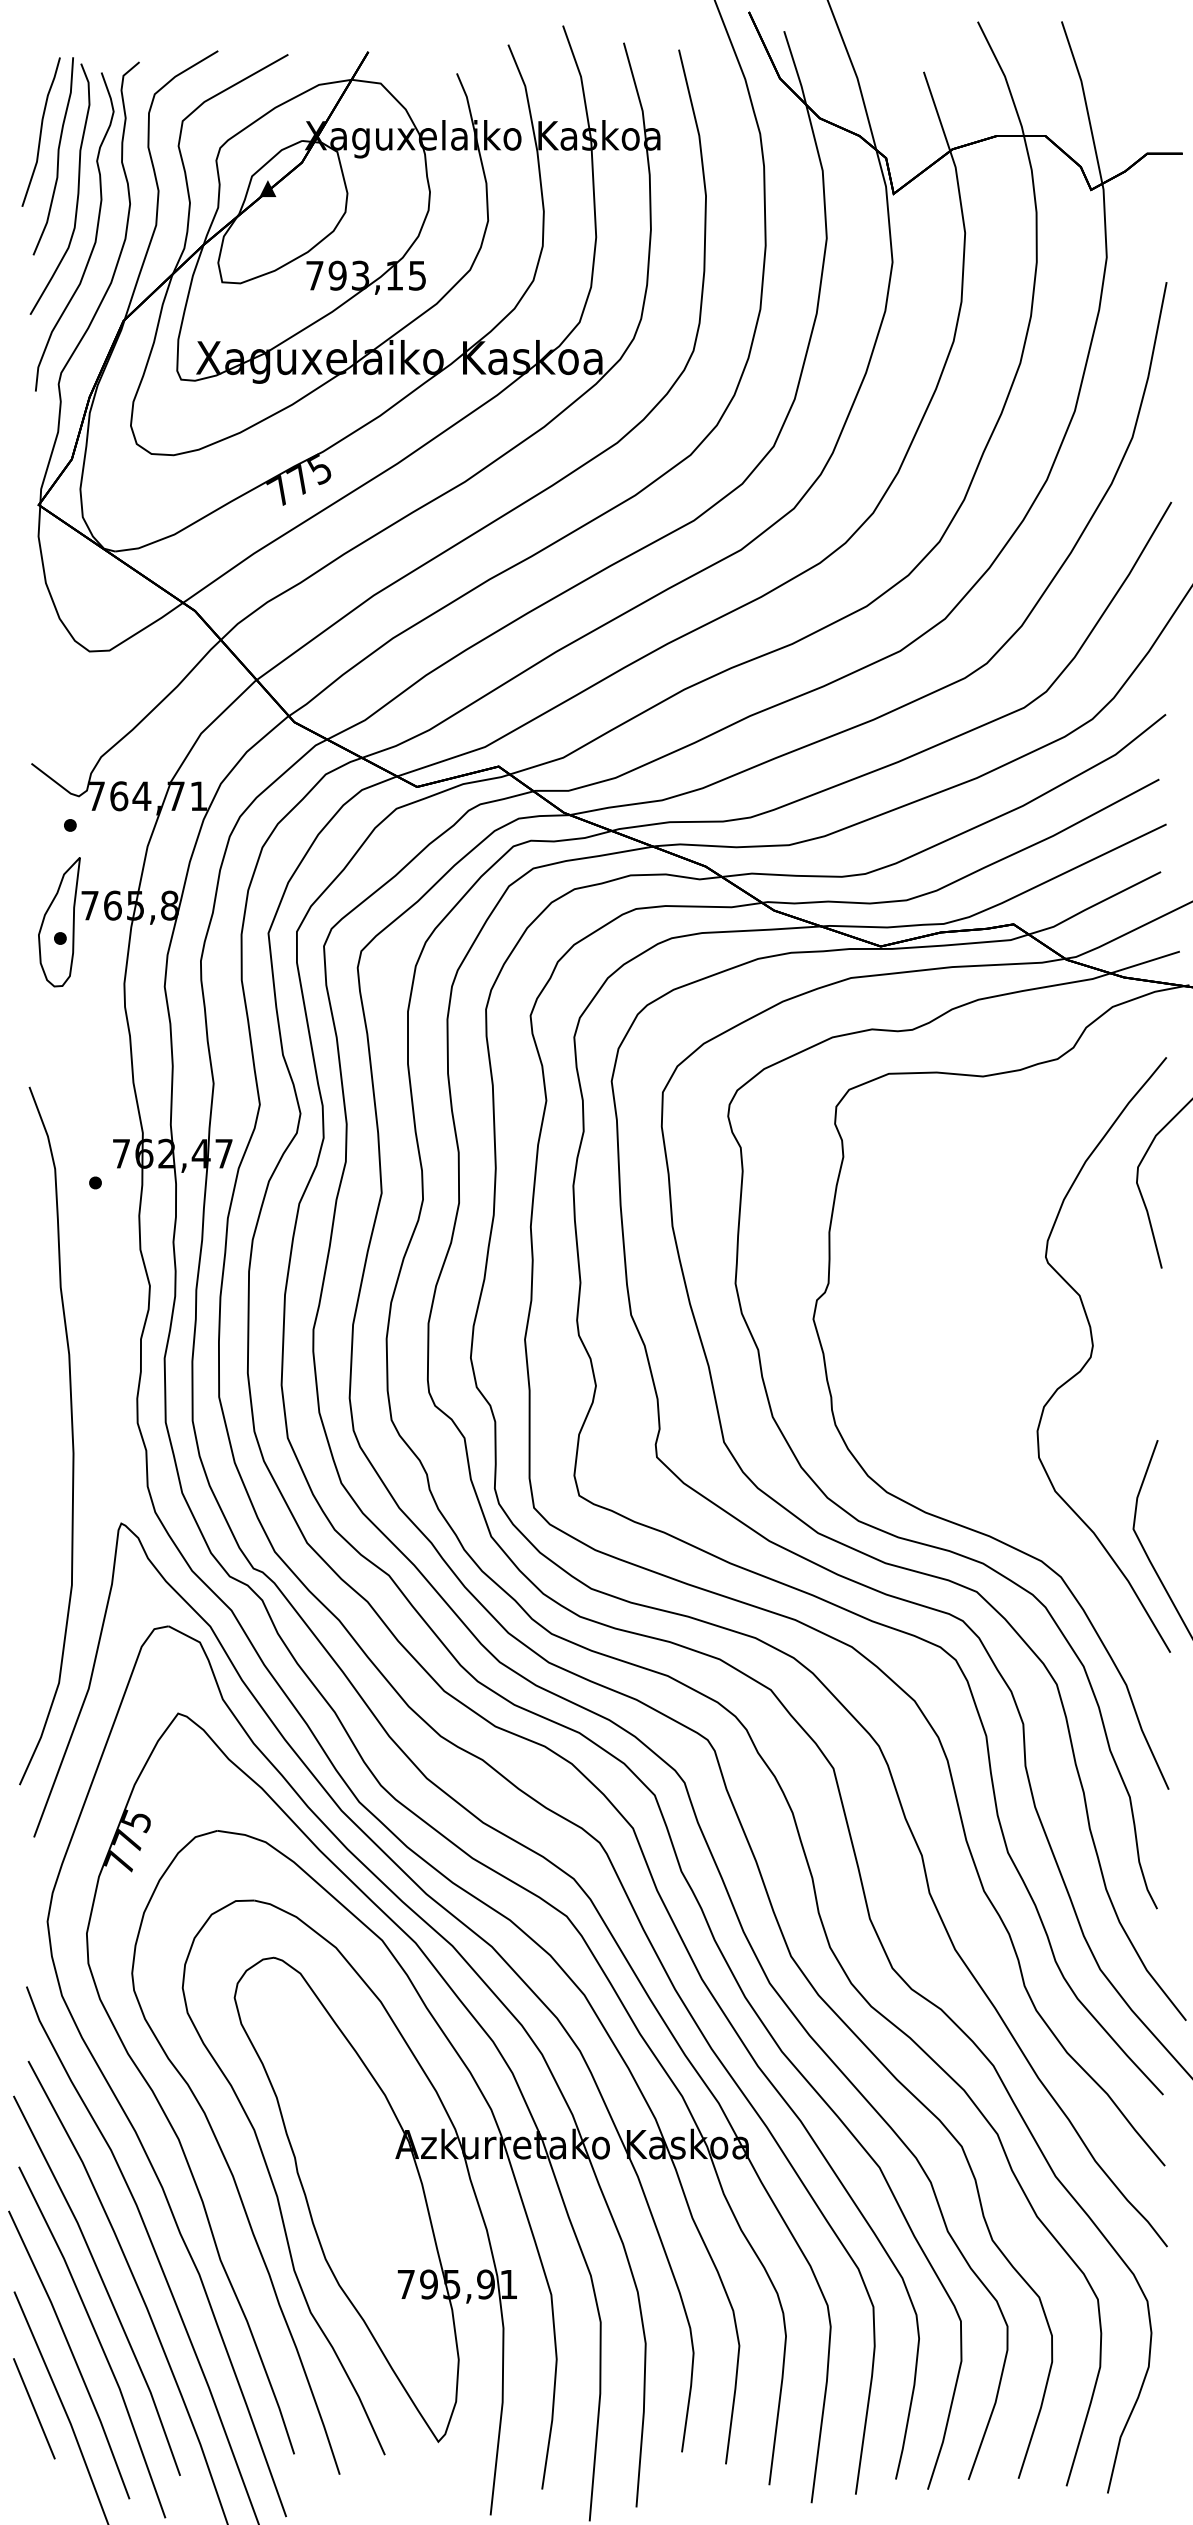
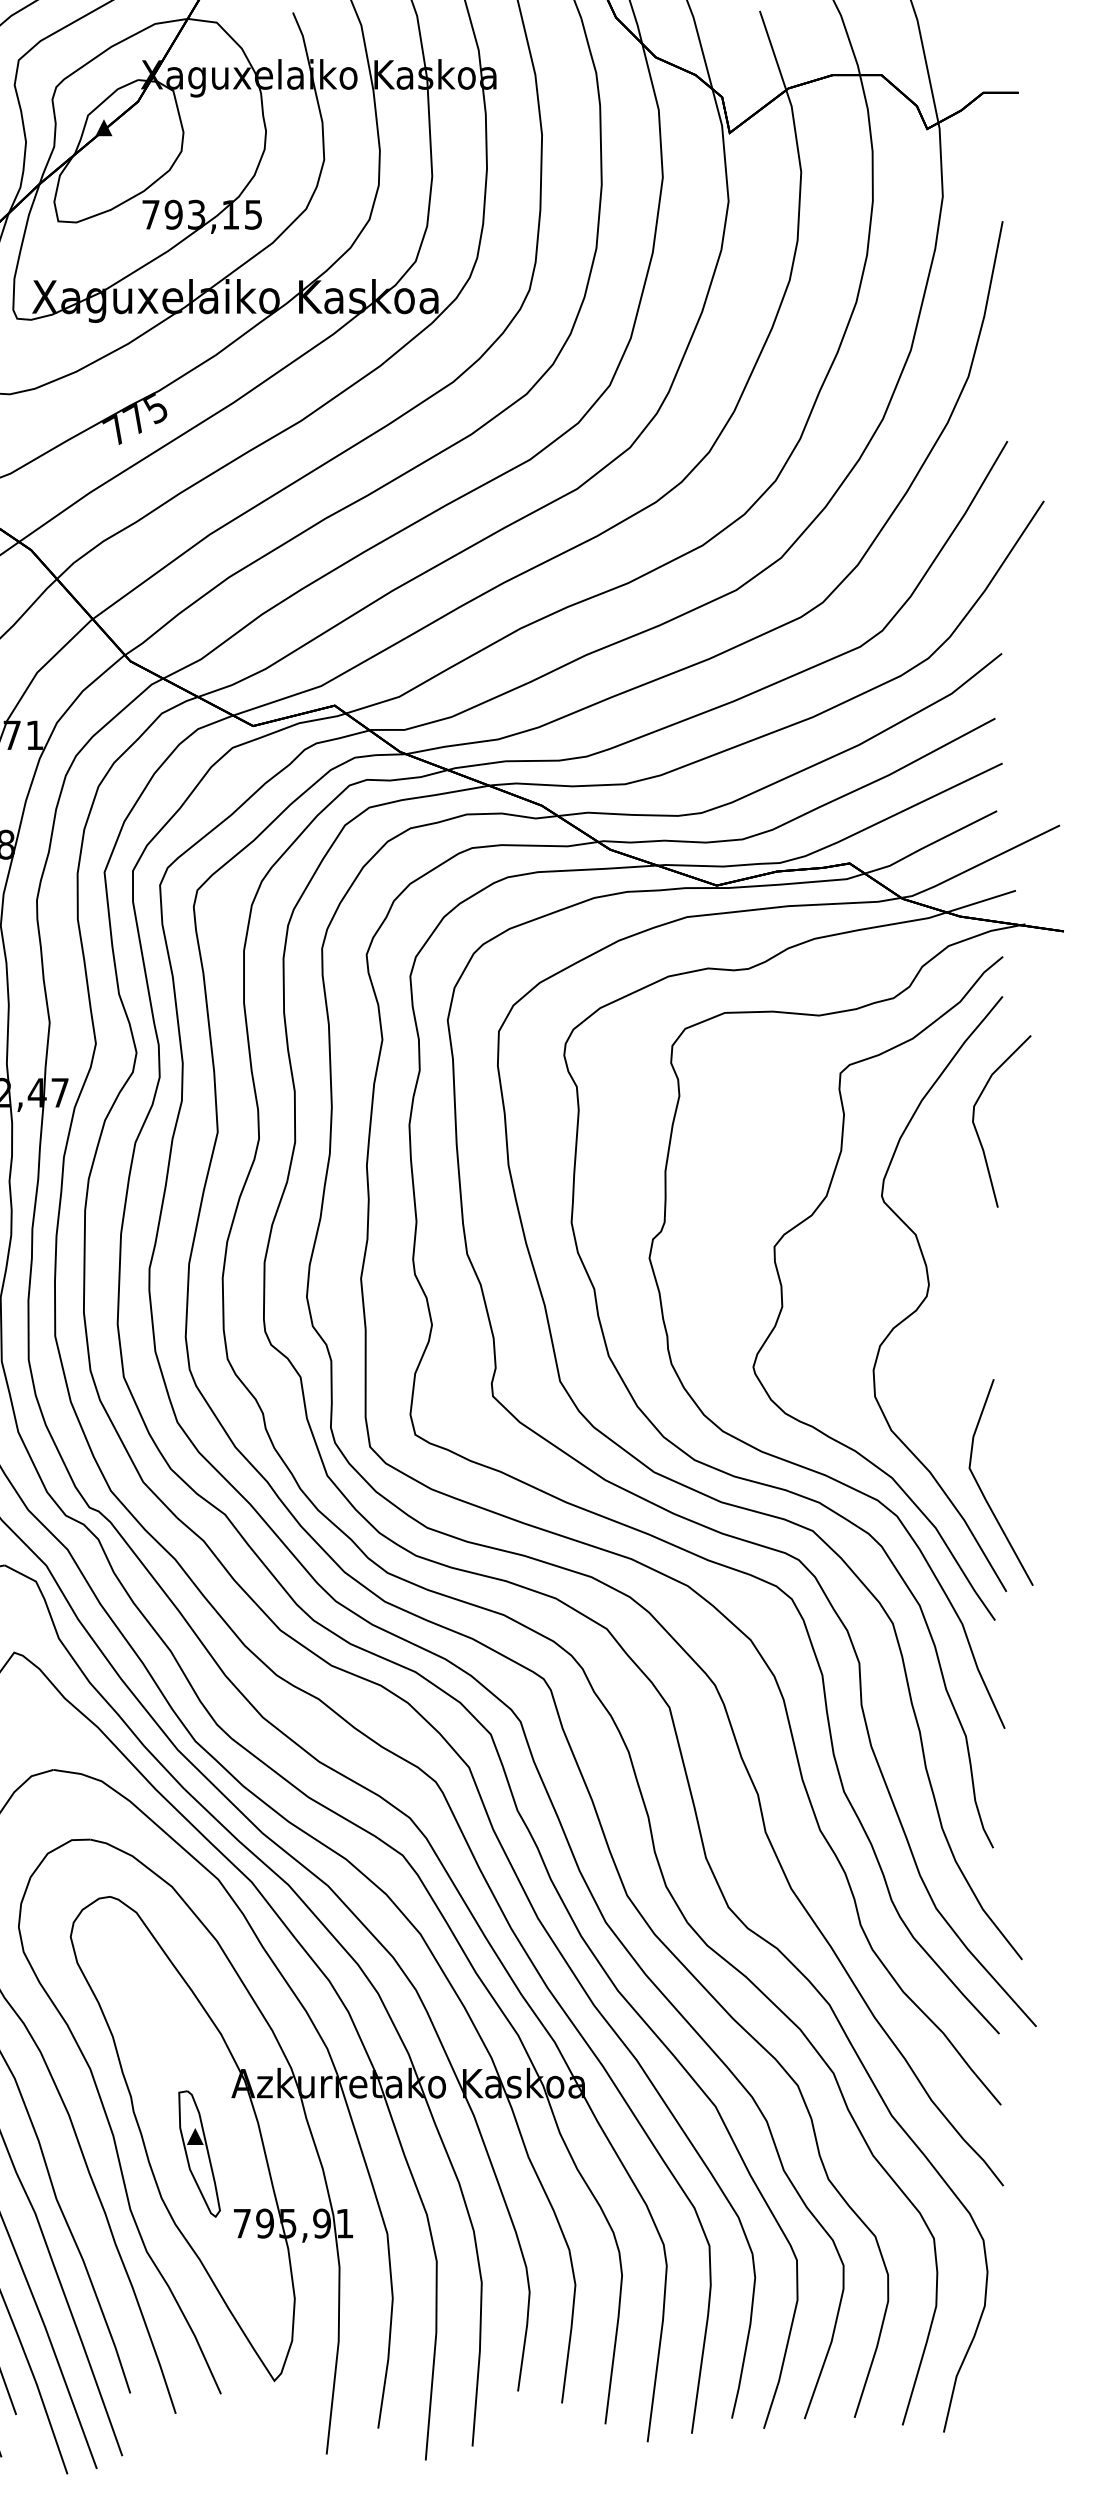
curve: (946, 1349) -> (782, 1288), added
part: (363, 2214) -> (199, 2153), added

